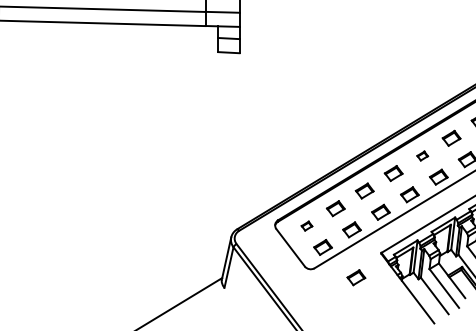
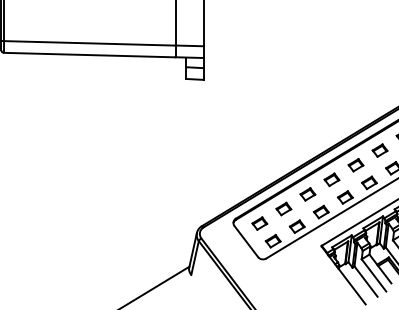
part: (422, 156) -> (355, 165), size x1.67
part: (306, 226) -> (259, 223), size x1.67
part: (355, 277) -> (300, 266), removed

